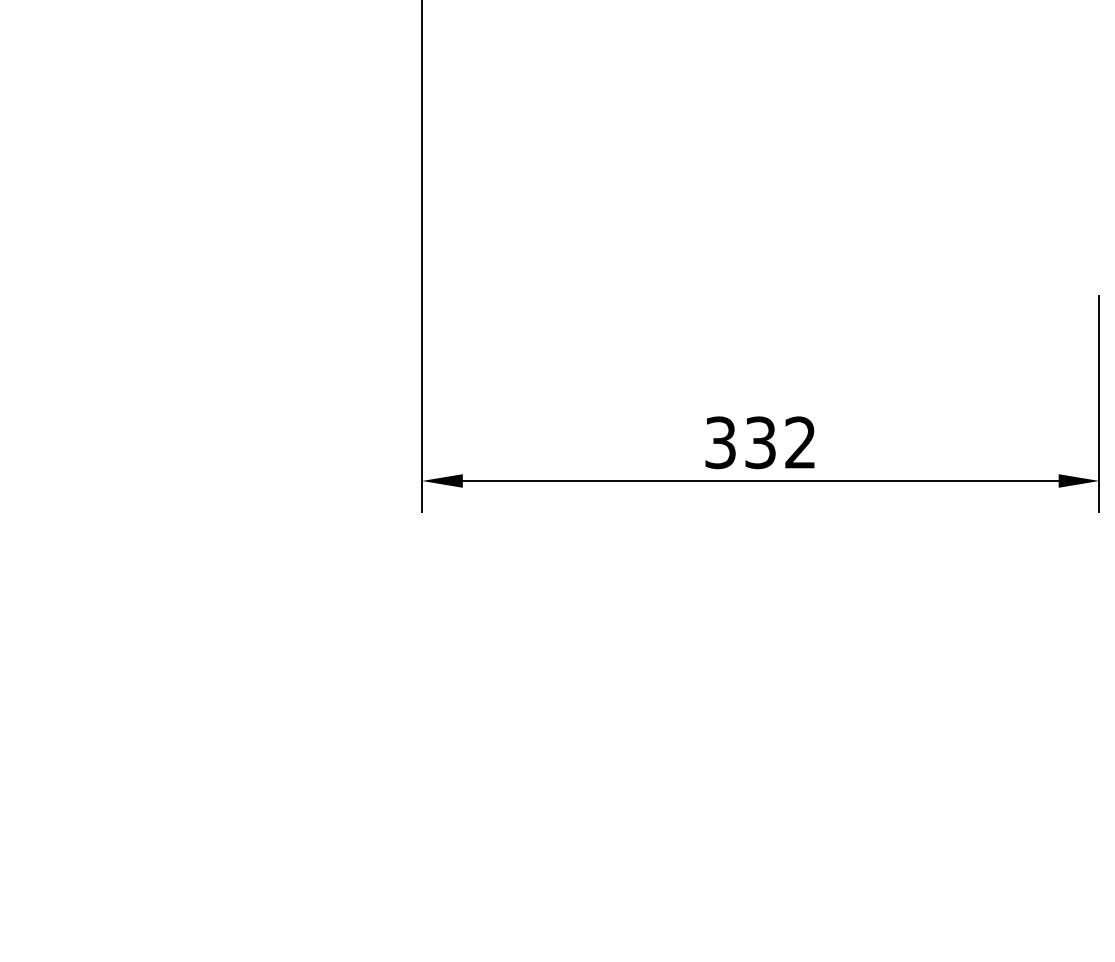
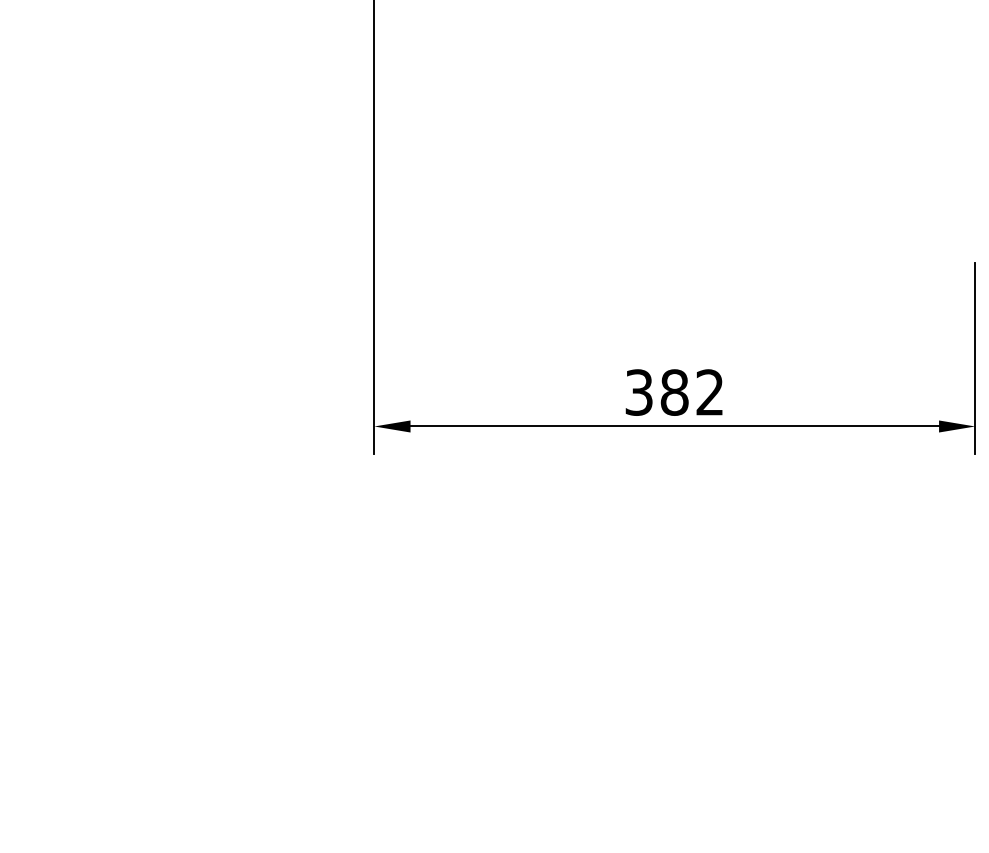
text: (760, 442) -> (674, 392), 332 -> 382

